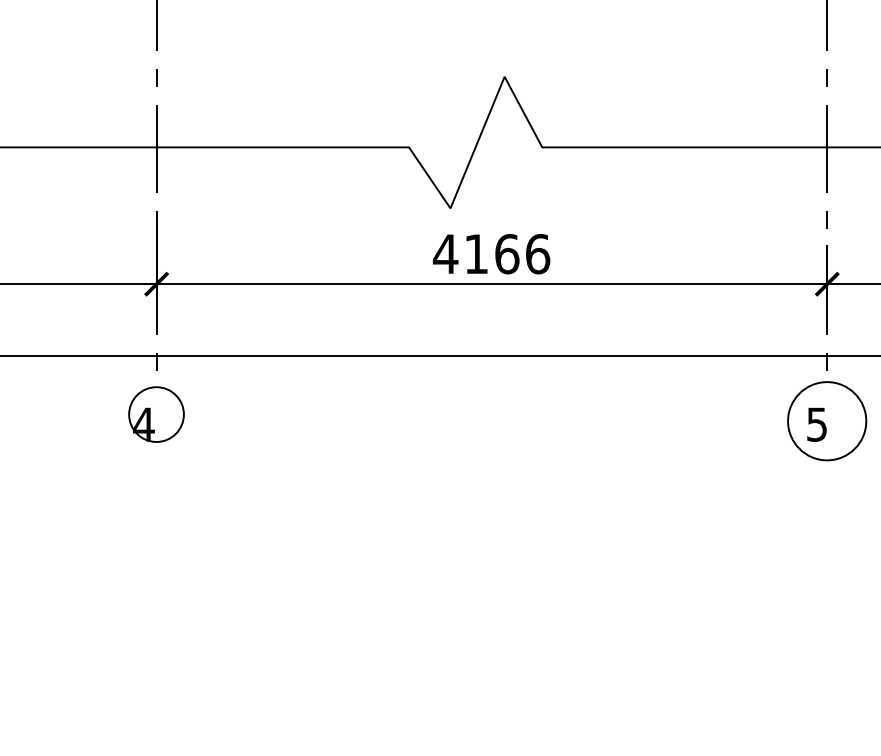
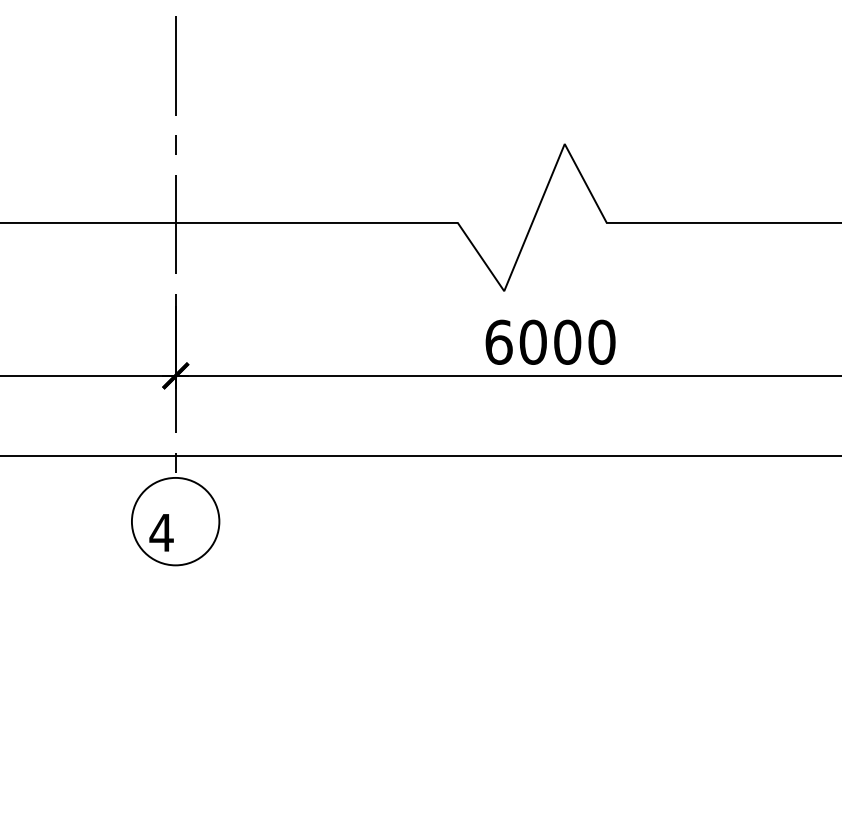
text: (491, 254) -> (550, 342), 4166 -> 6000
circle: (156, 414) -> (175, 521), size x1.43

